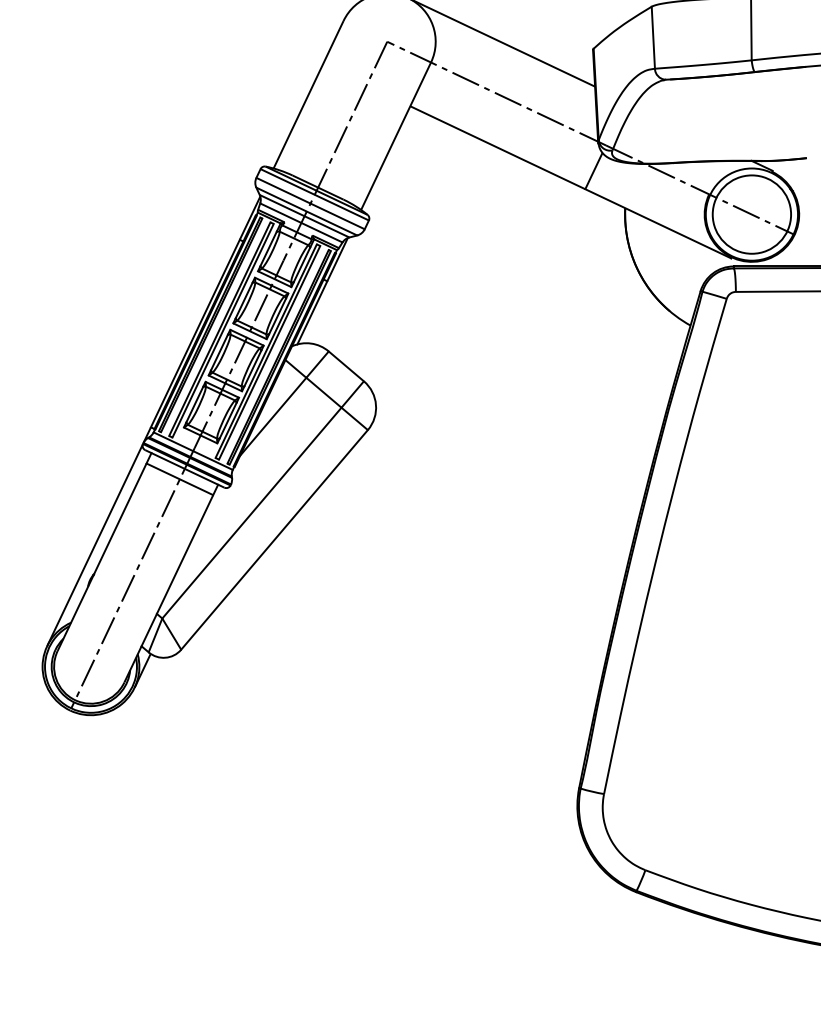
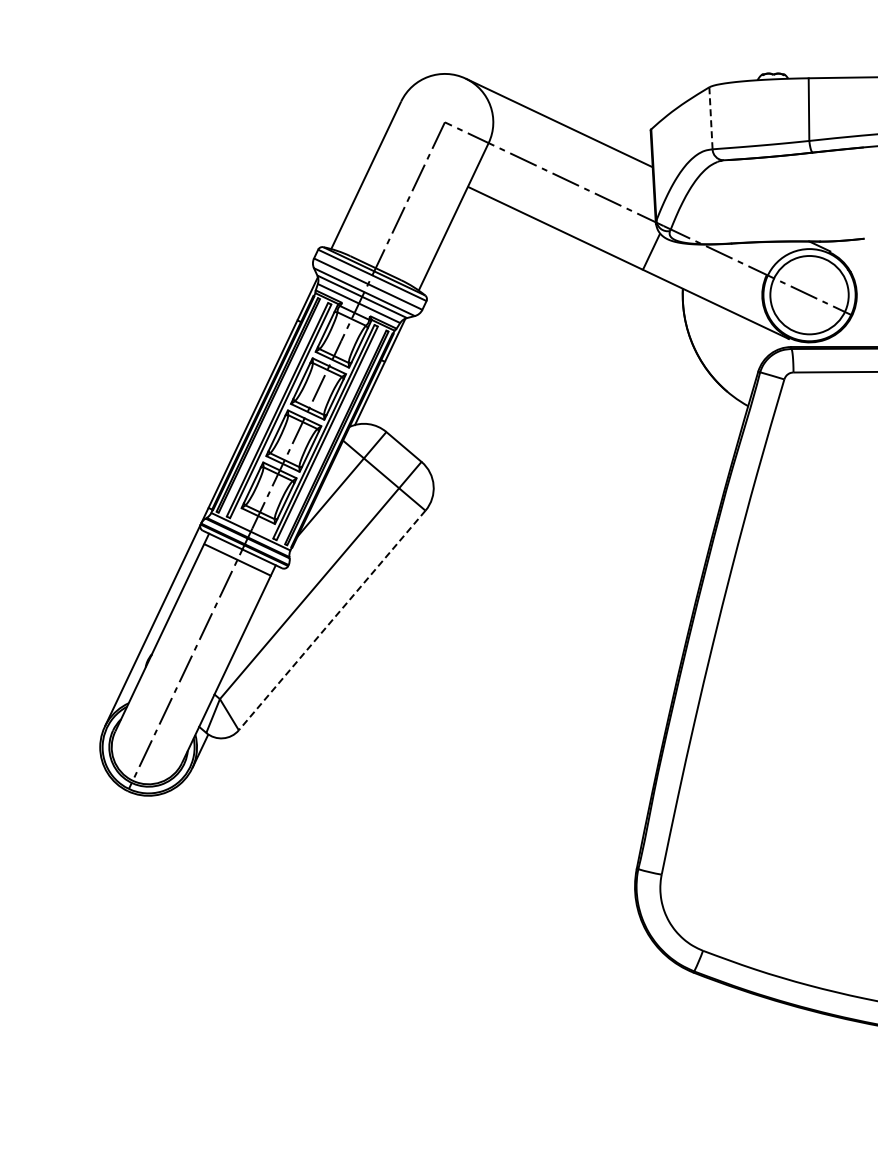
line: (652, 37) -> (710, 118), solid -> dashed
line: (273, 539) -> (331, 620), solid -> dashed

